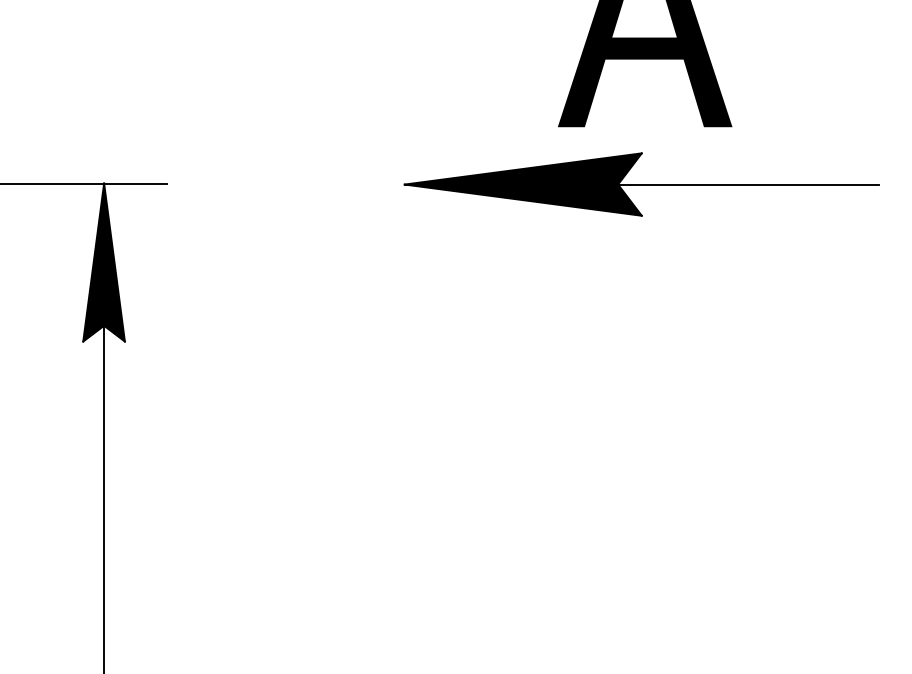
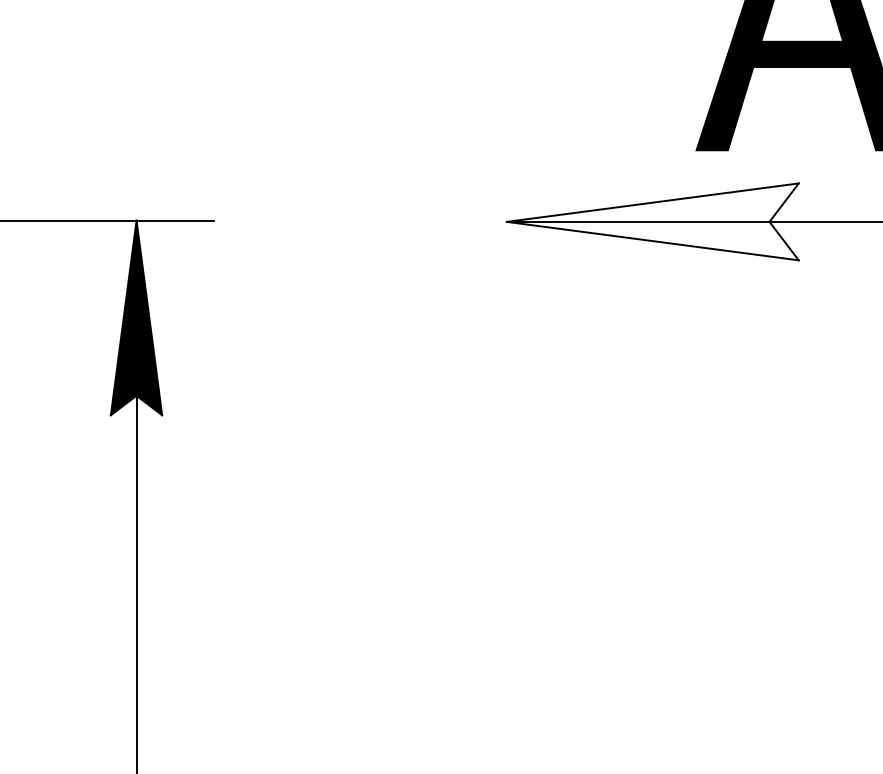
fill: (522, 184) -> (651, 221), removed

